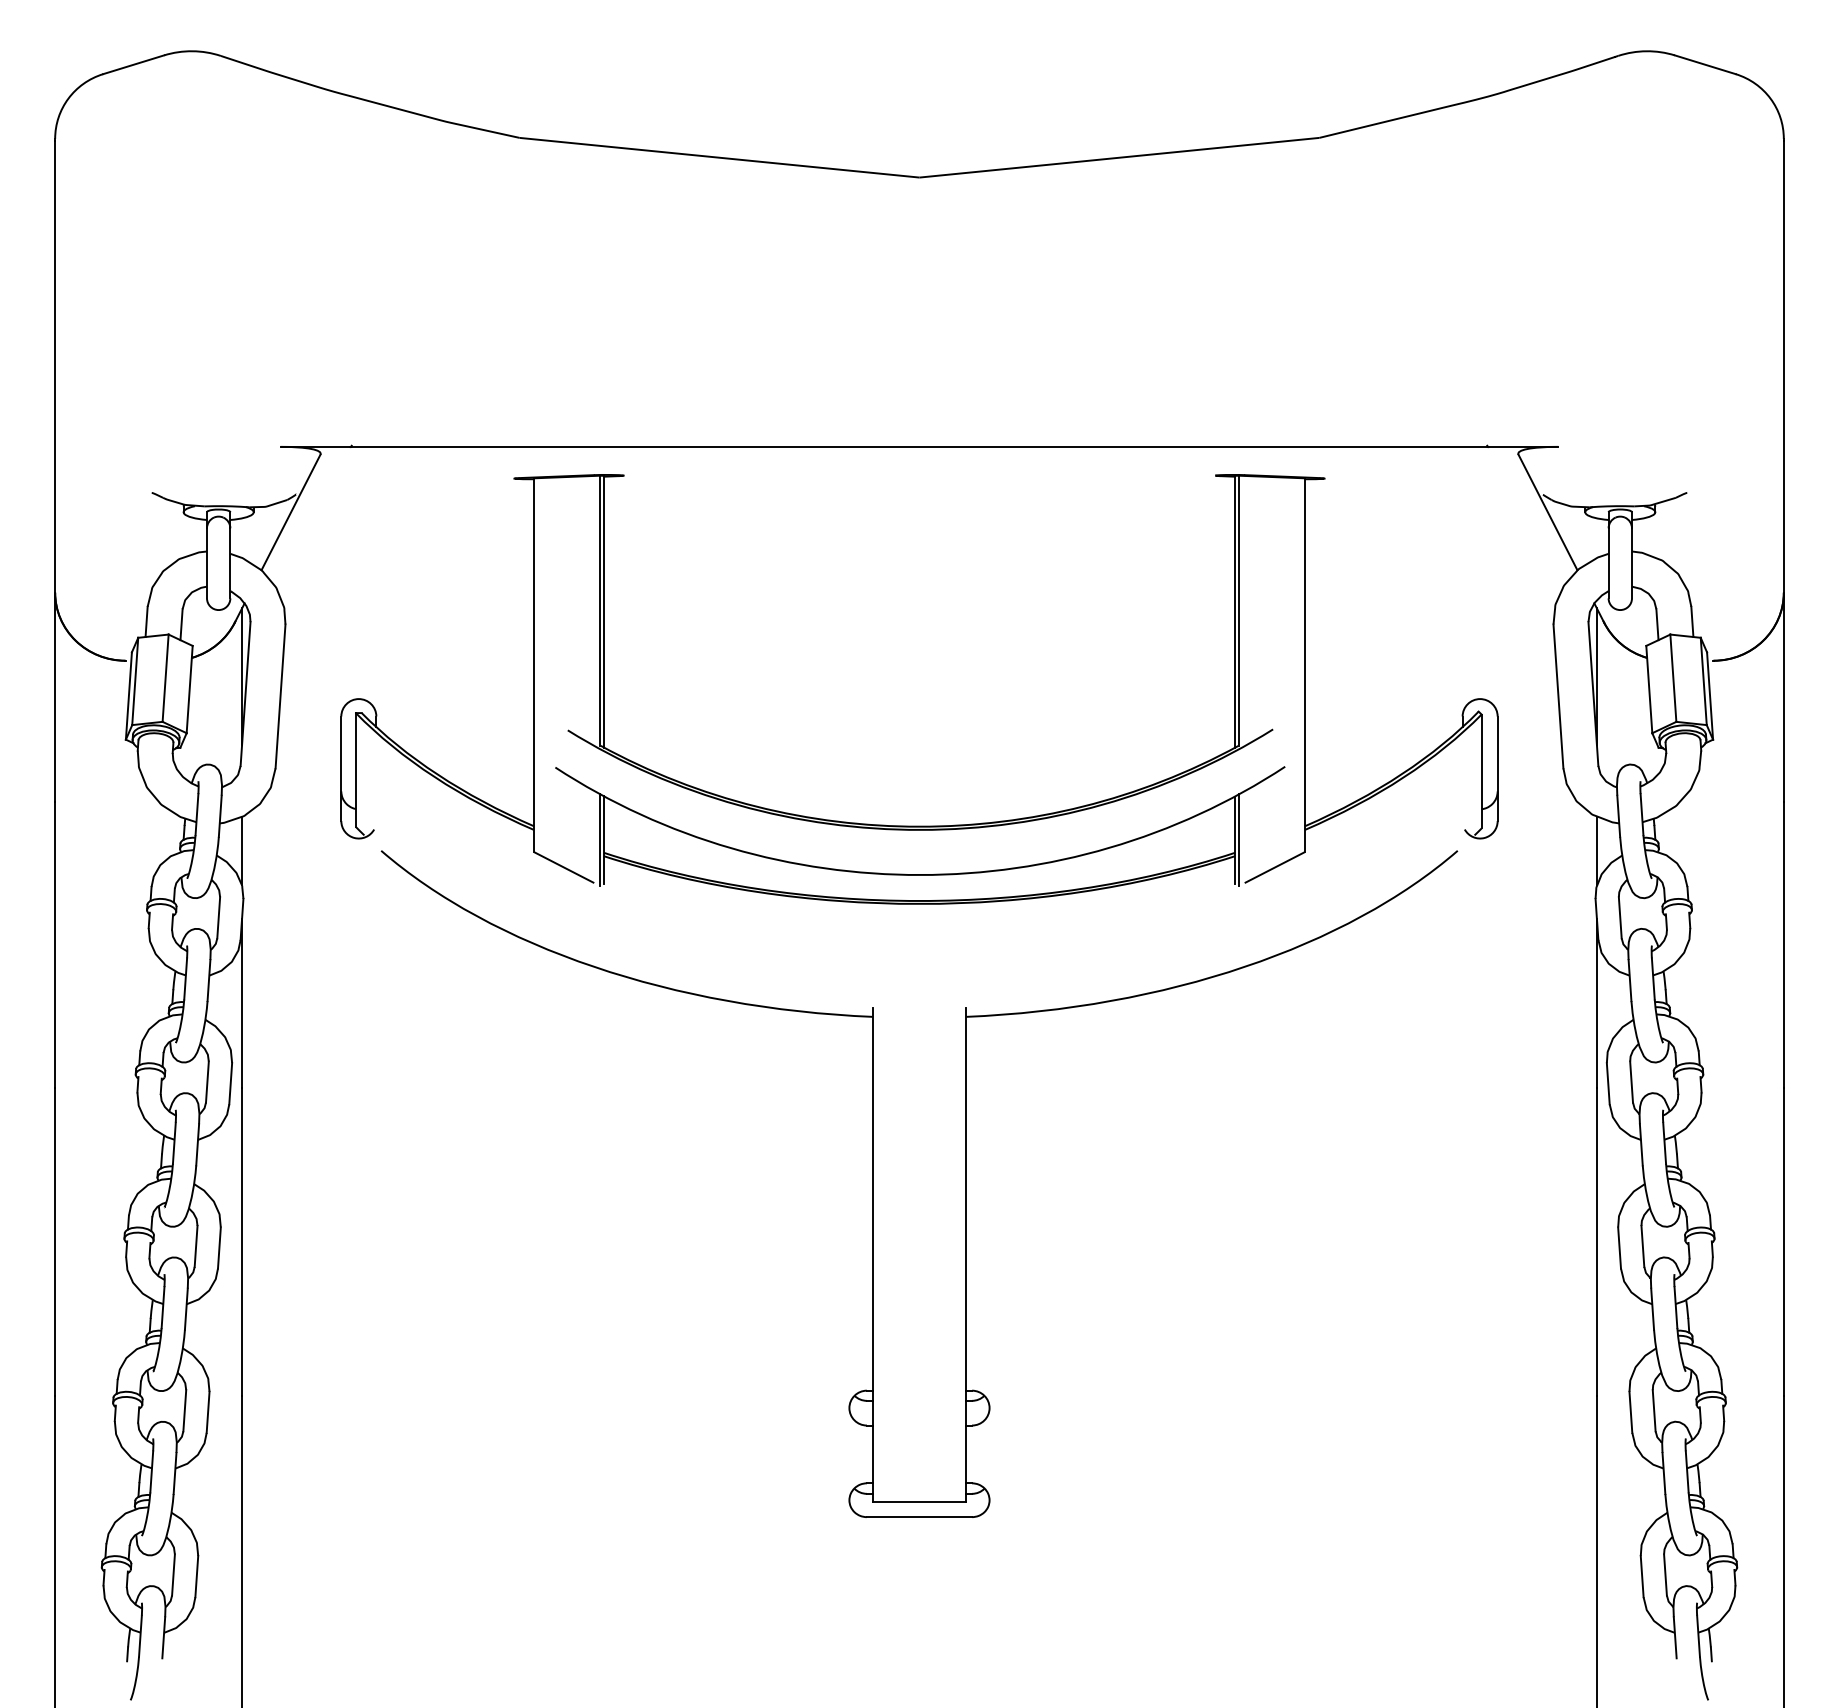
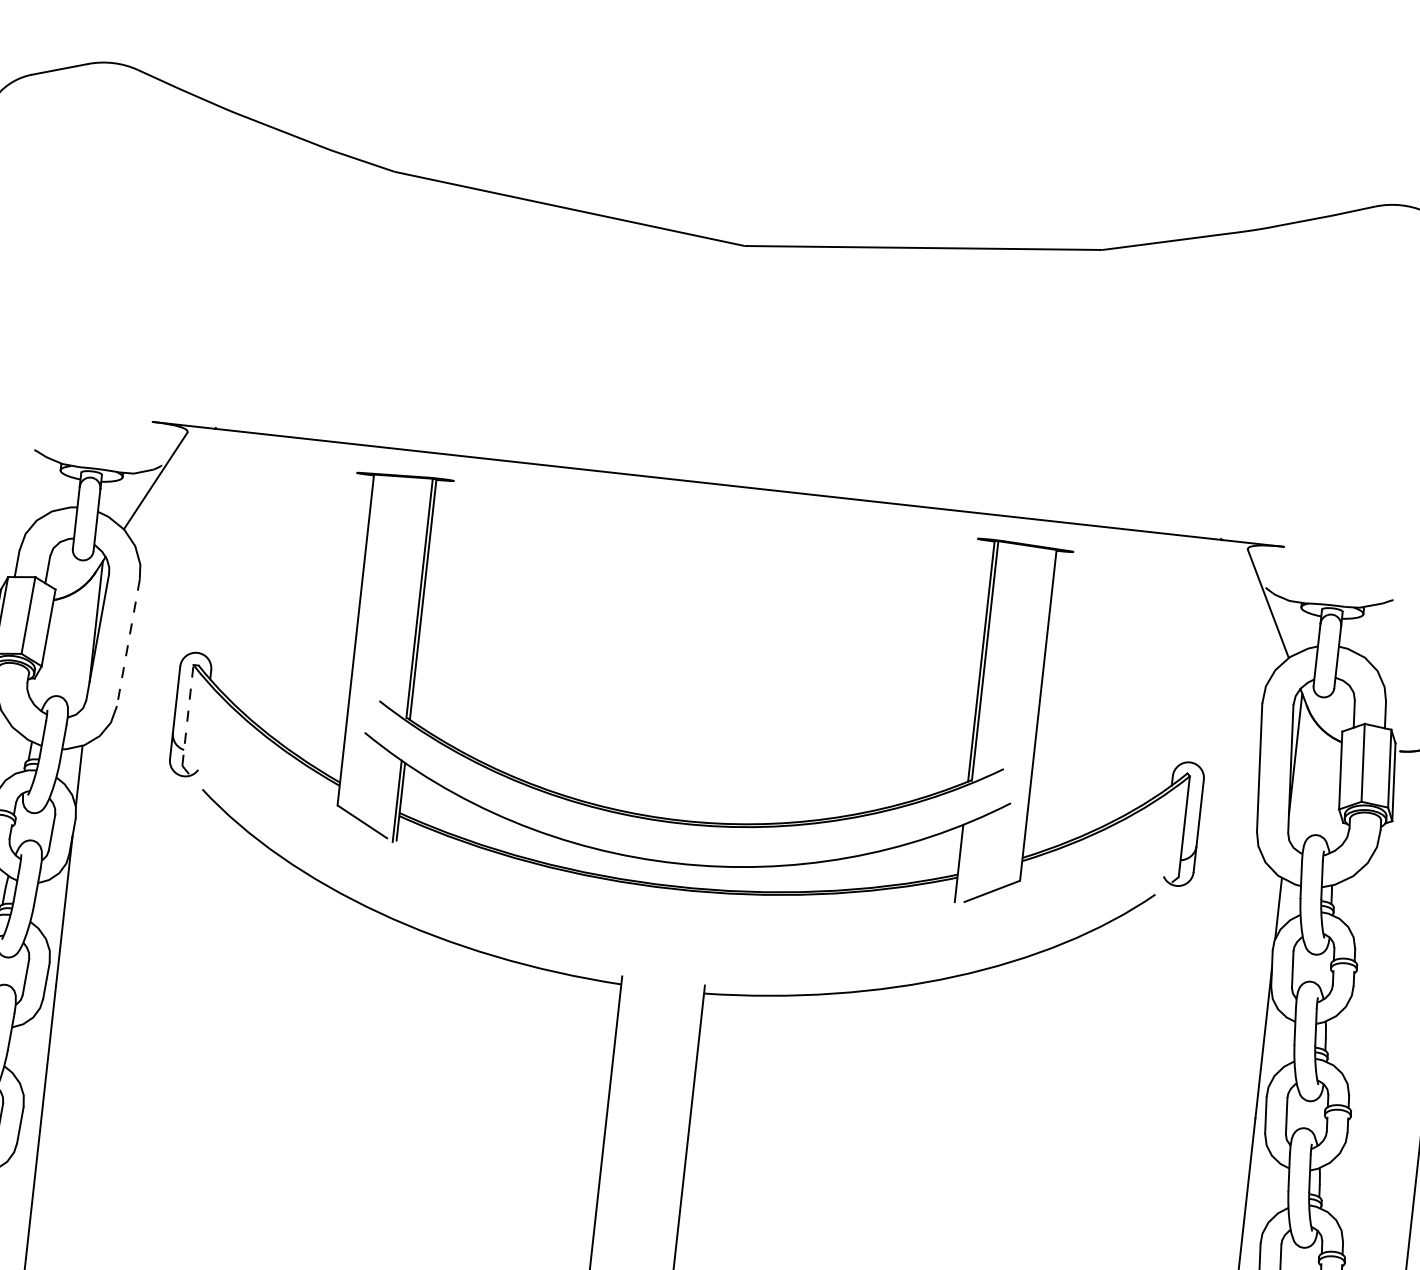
line: (280, 696) -> (128, 642), solid -> dashed
line: (355, 770) -> (187, 715), solid -> dashed
line: (1238, 840) -> (962, 864), removed

